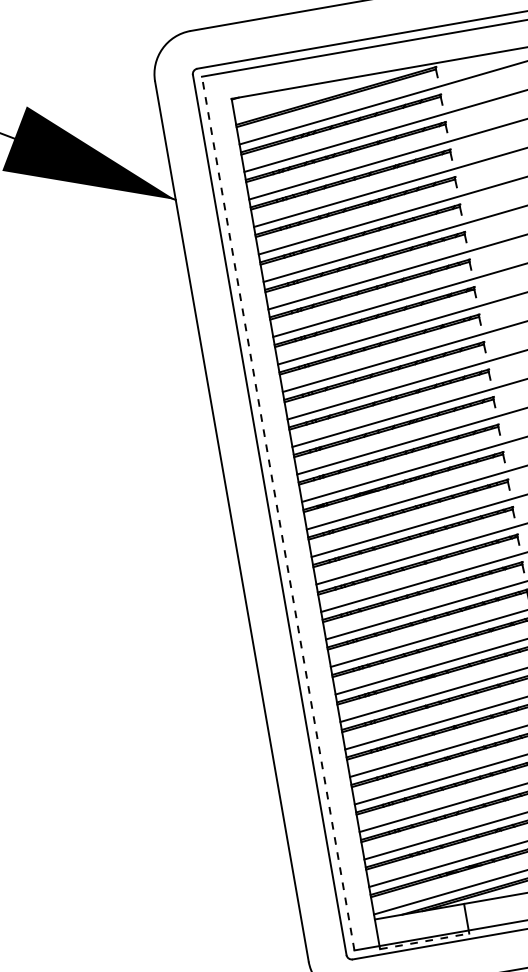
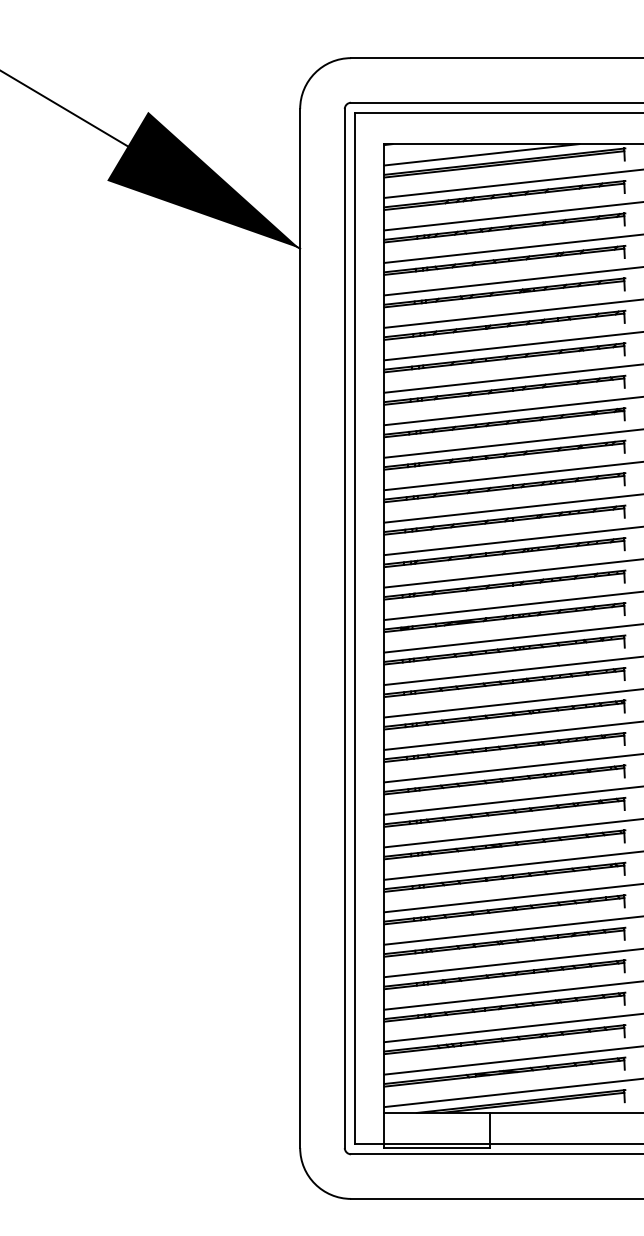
line: (315, 93) -> (481, 154), added
line: (277, 513) -> (354, 628), dashed -> solid
line: (425, 941) -> (437, 1148), dashed -> solid

